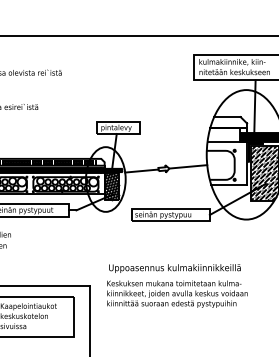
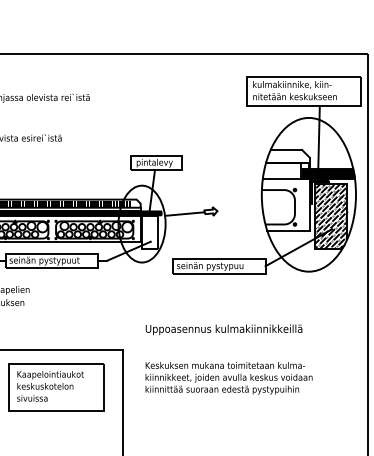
line: (187, 167) -> (239, 209), removed
hatch: (112, 186) -> (149, 232), removed
text: (176, 294) -> (228, 378), moved

